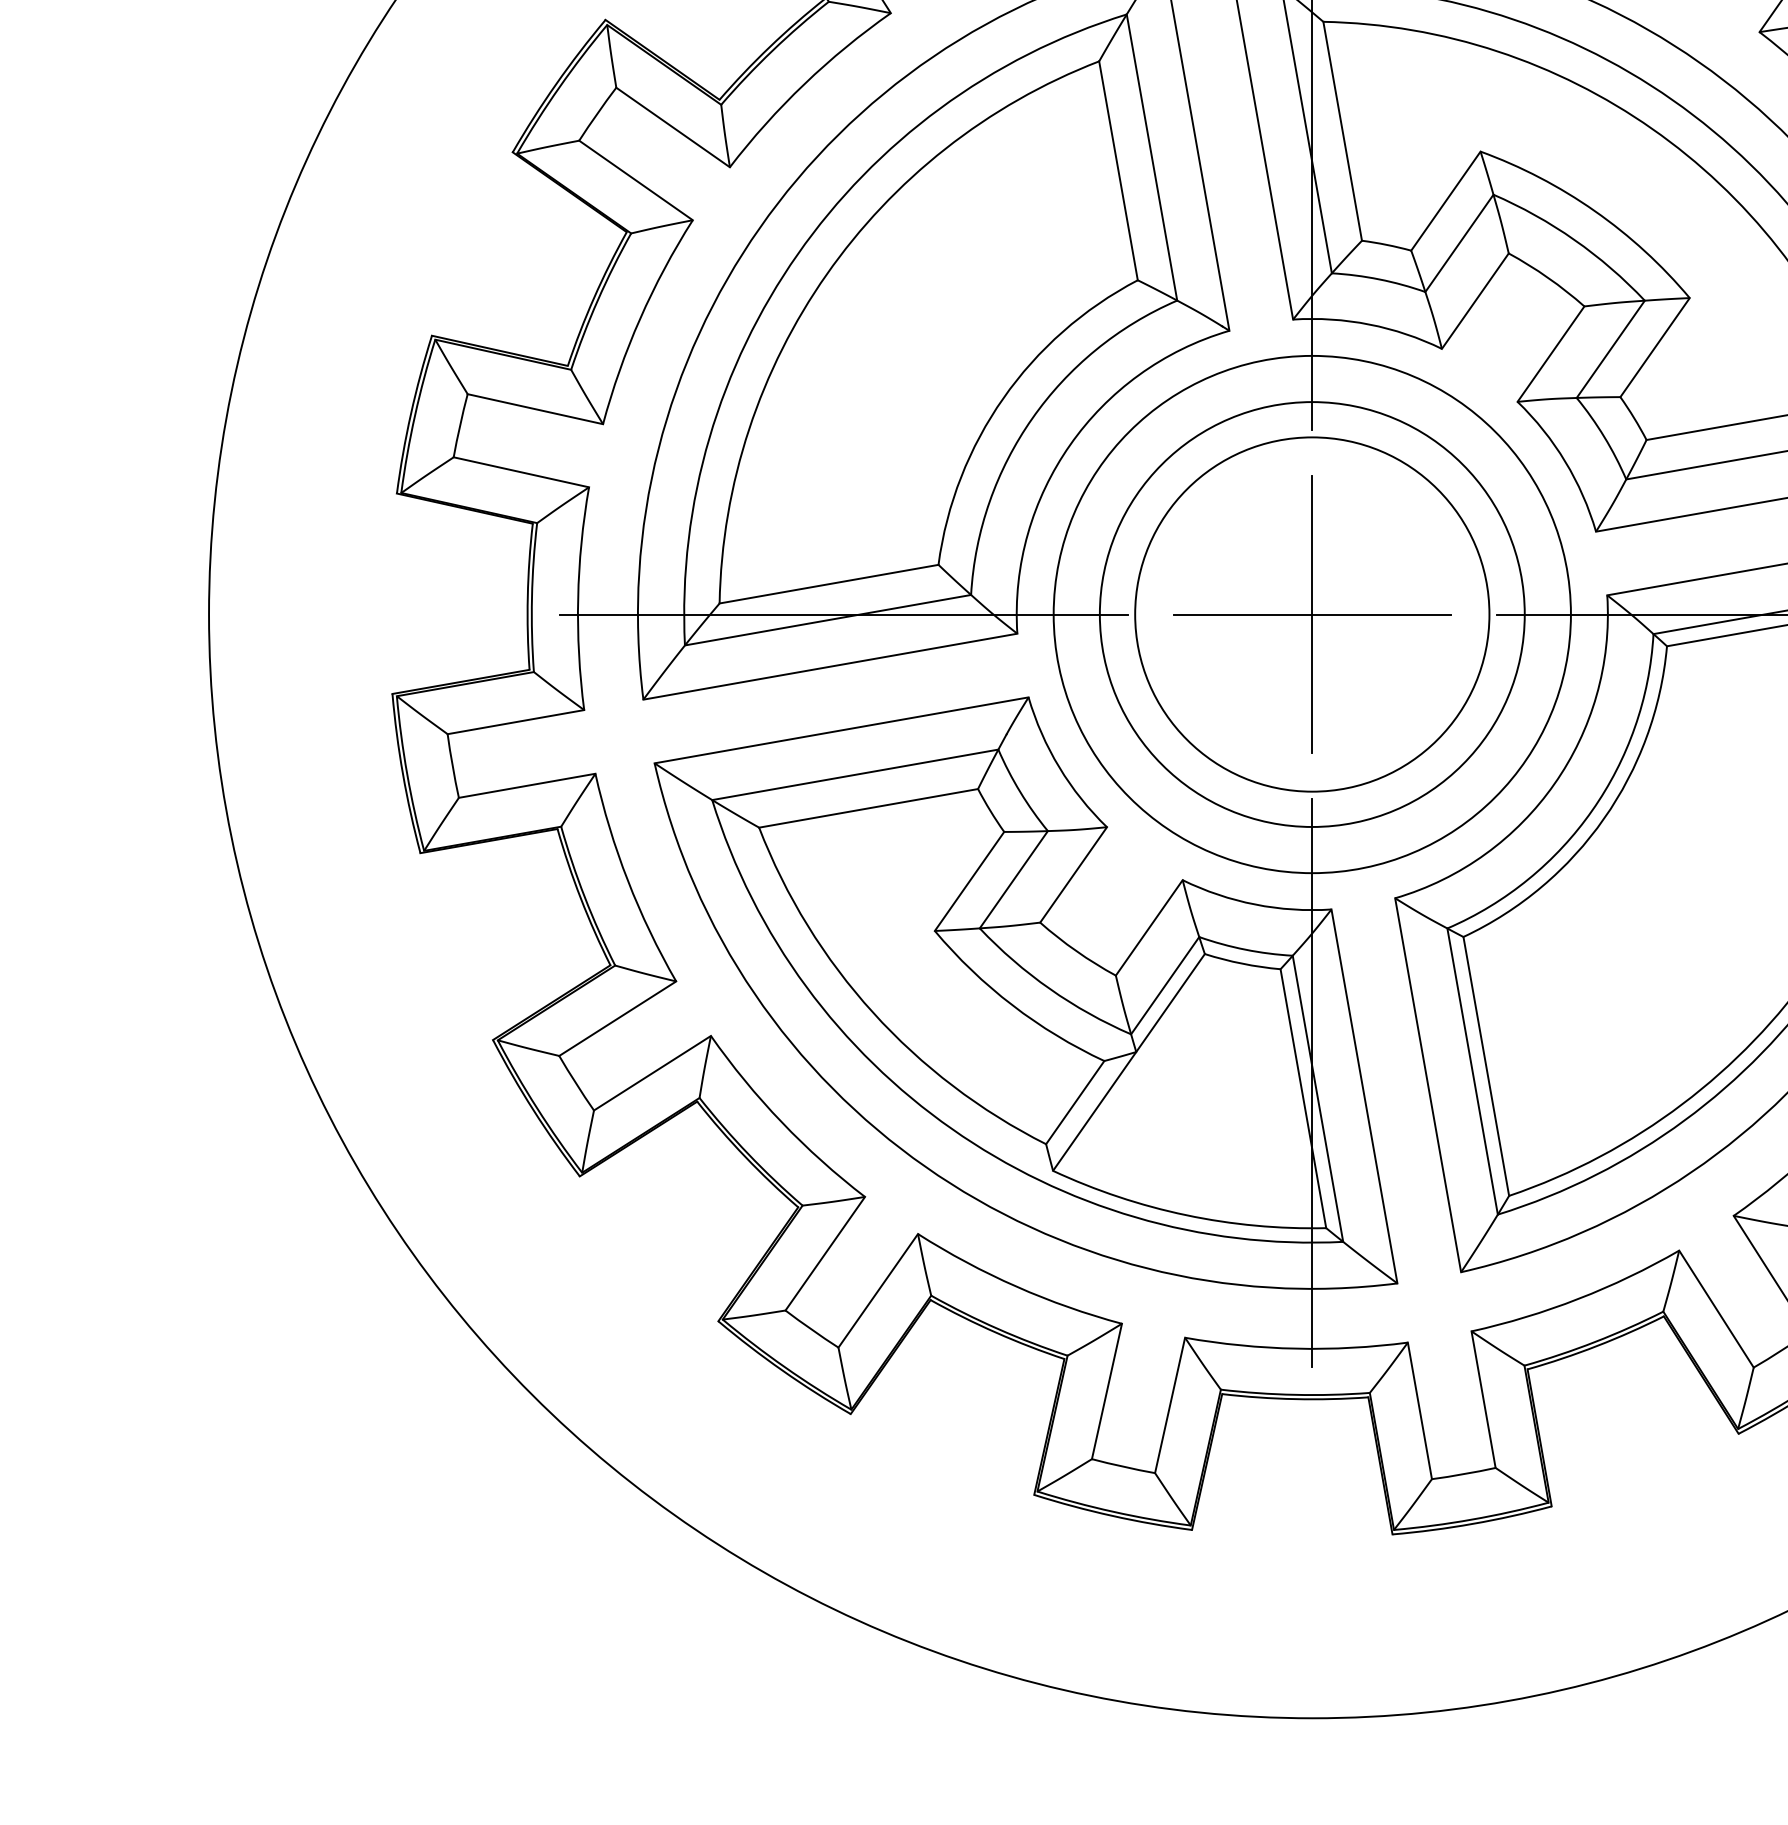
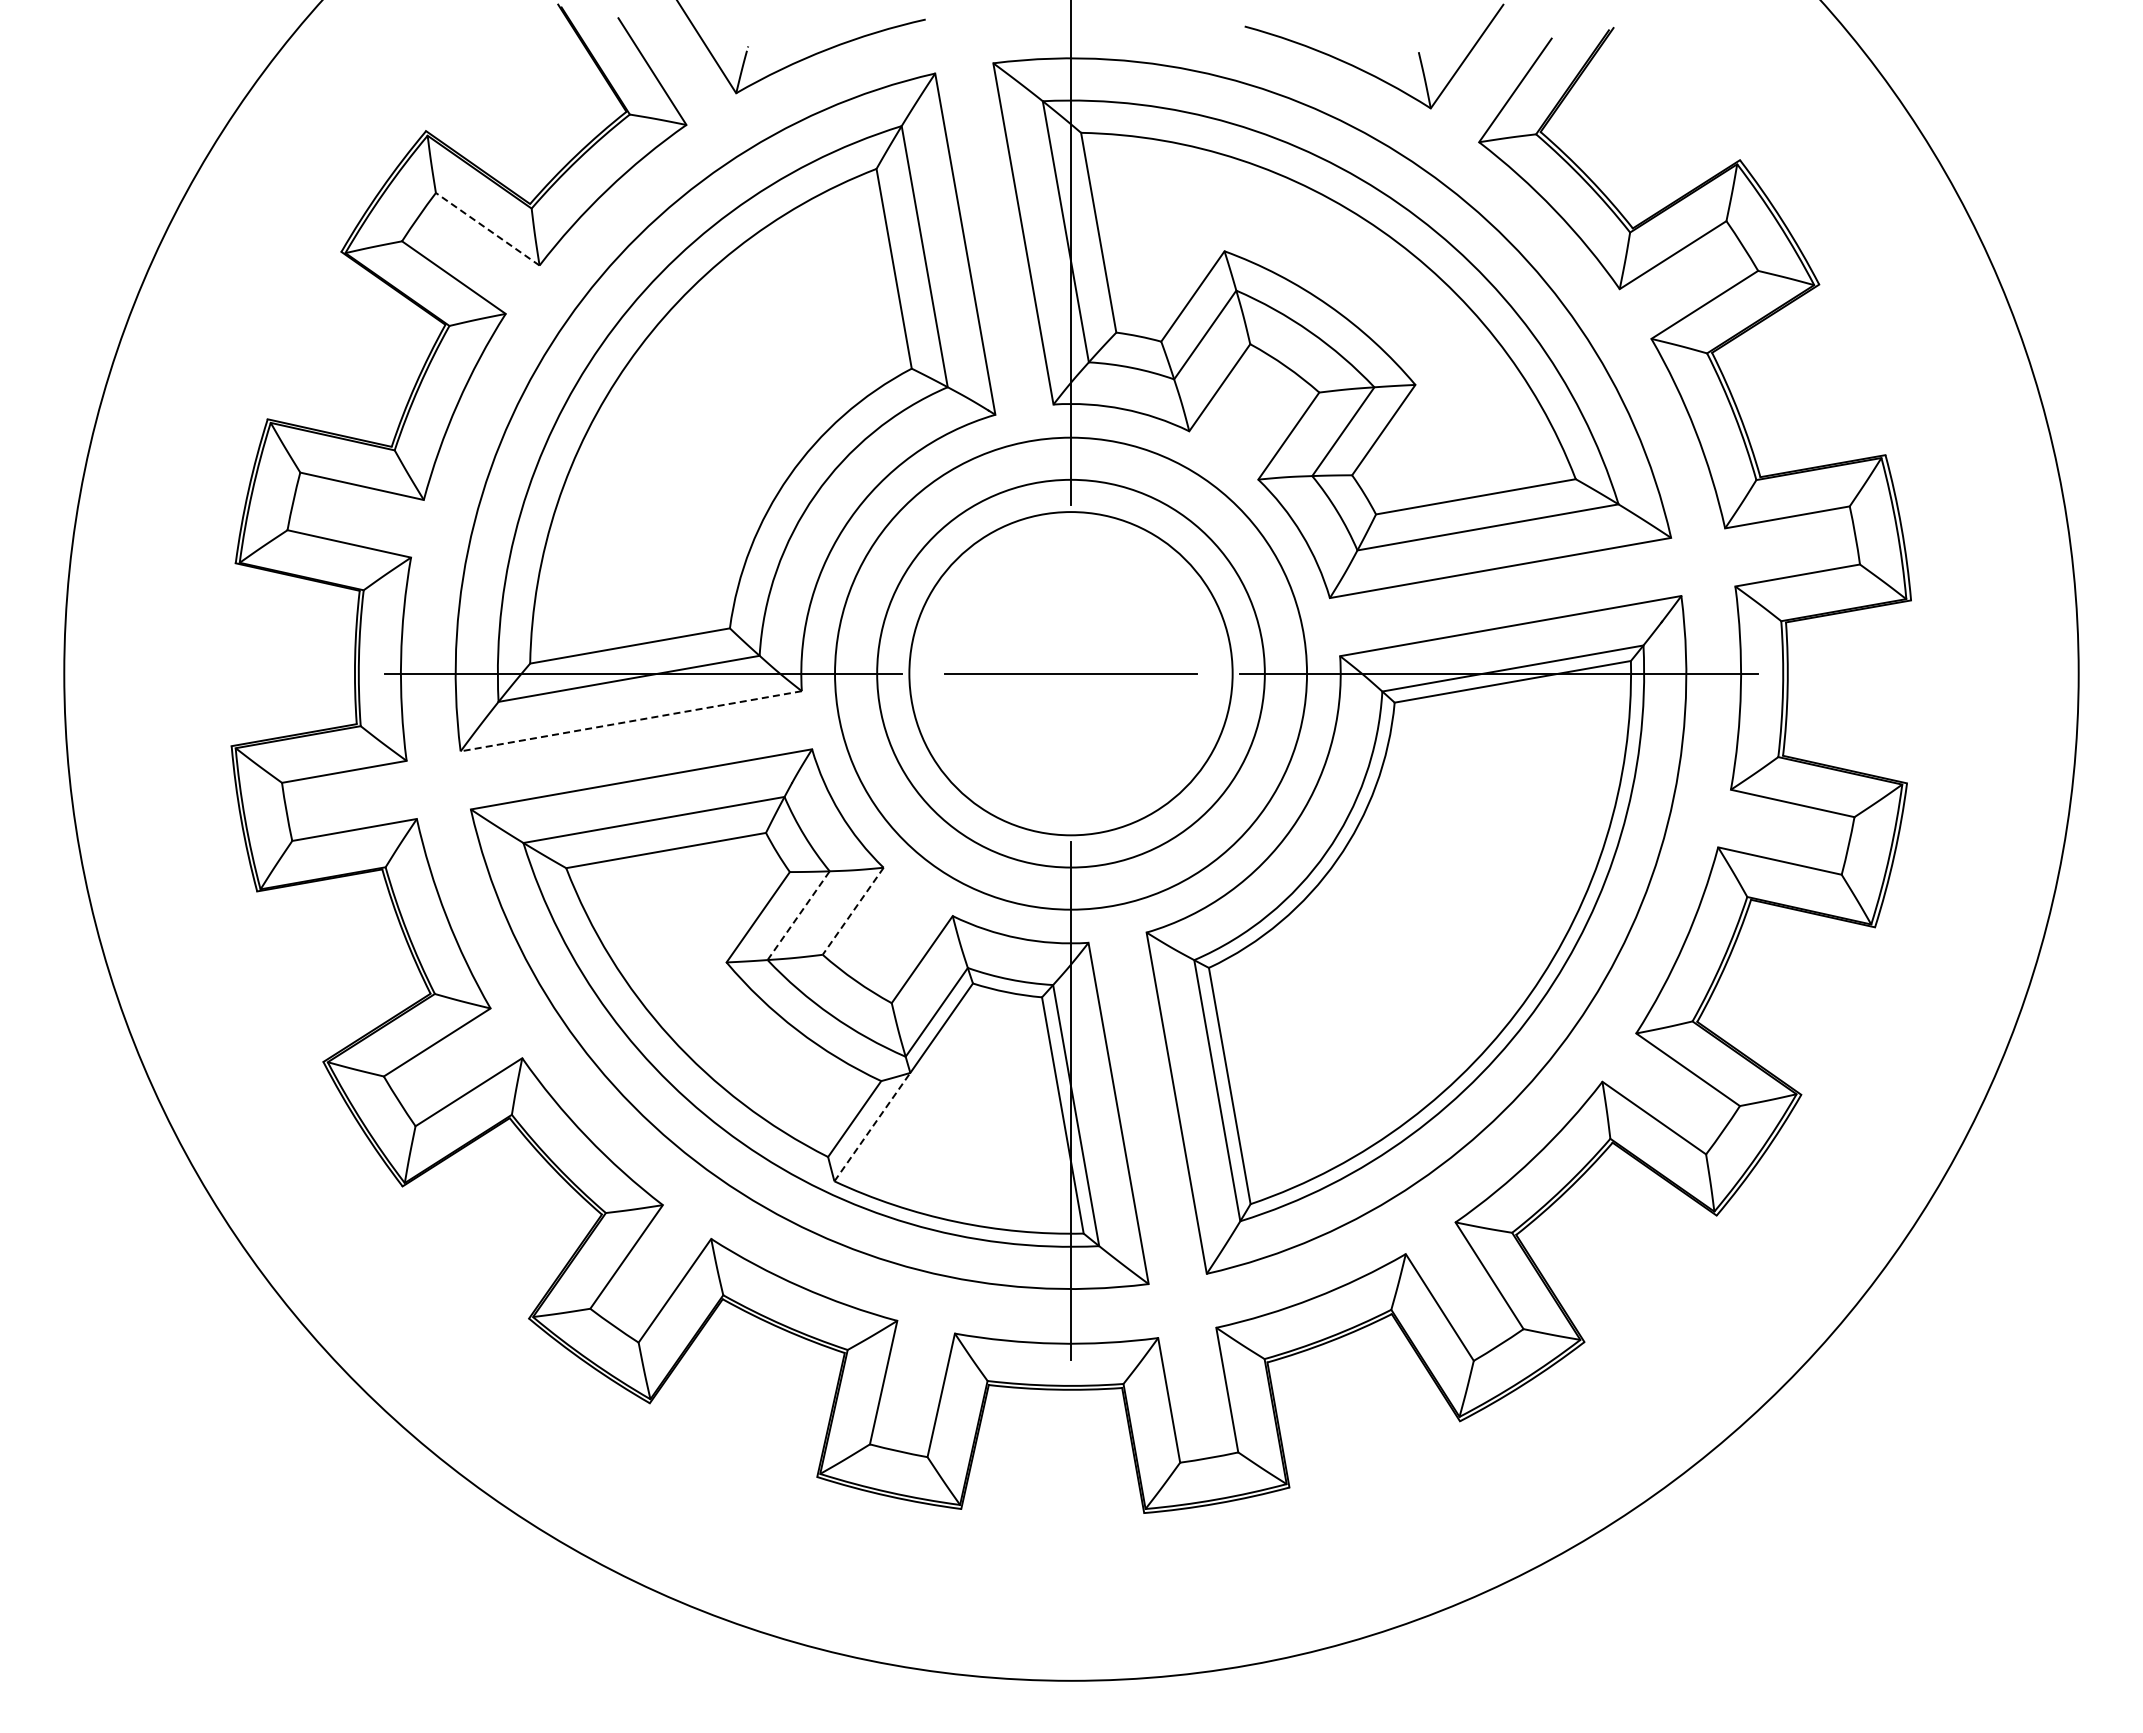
line: (672, 127) -> (487, 229), solid -> dashed
line: (1312, 614) -> (1071, 673), removed
line: (829, 666) -> (630, 721), solid -> dashed
line: (1072, 875) -> (852, 911), solid -> dashed
line: (1013, 879) -> (798, 915), solid -> dashed
line: (1094, 1110) -> (872, 1126), solid -> dashed

